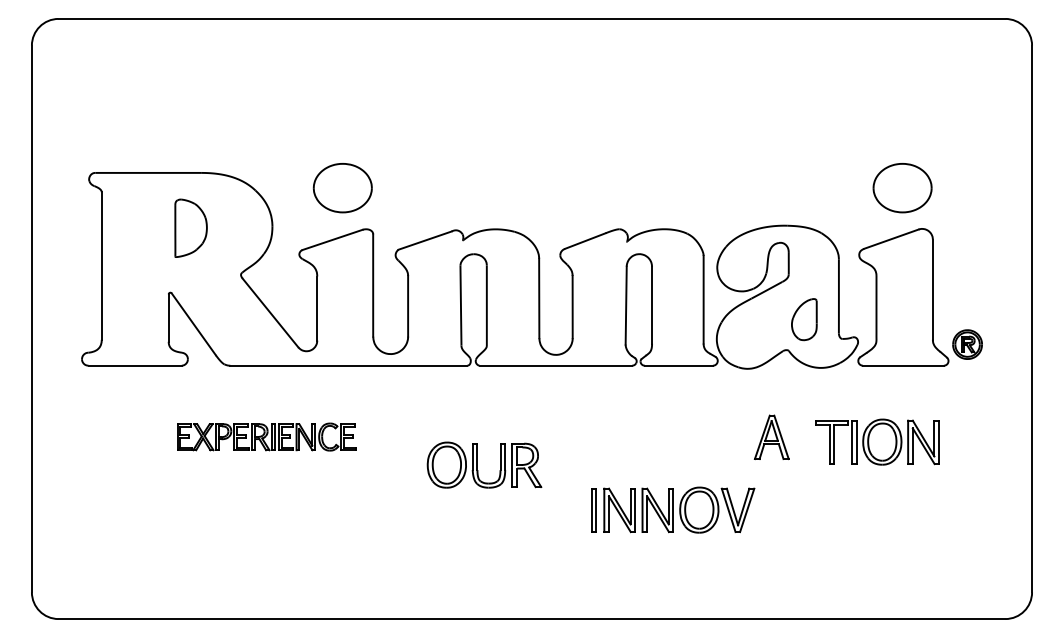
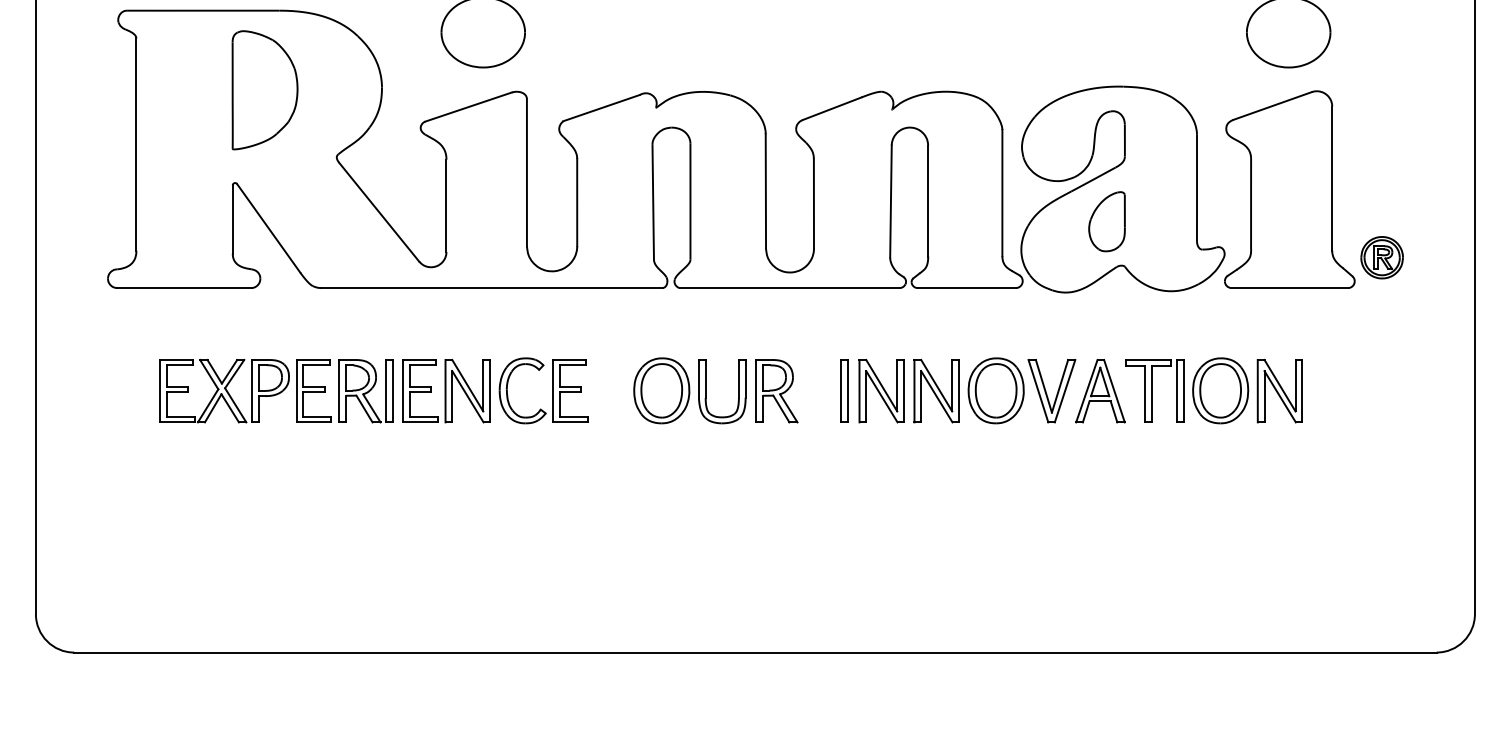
part: (190, 228) -> (264, 90), size x1.43
part: (804, 319) -> (1107, 221), moved
part: (266, 436) -> (373, 389), size x1.67
part: (877, 441) -> (1213, 389), moved
part: (477, 464) -> (705, 389), moved
part: (673, 509) -> (959, 389), moved

